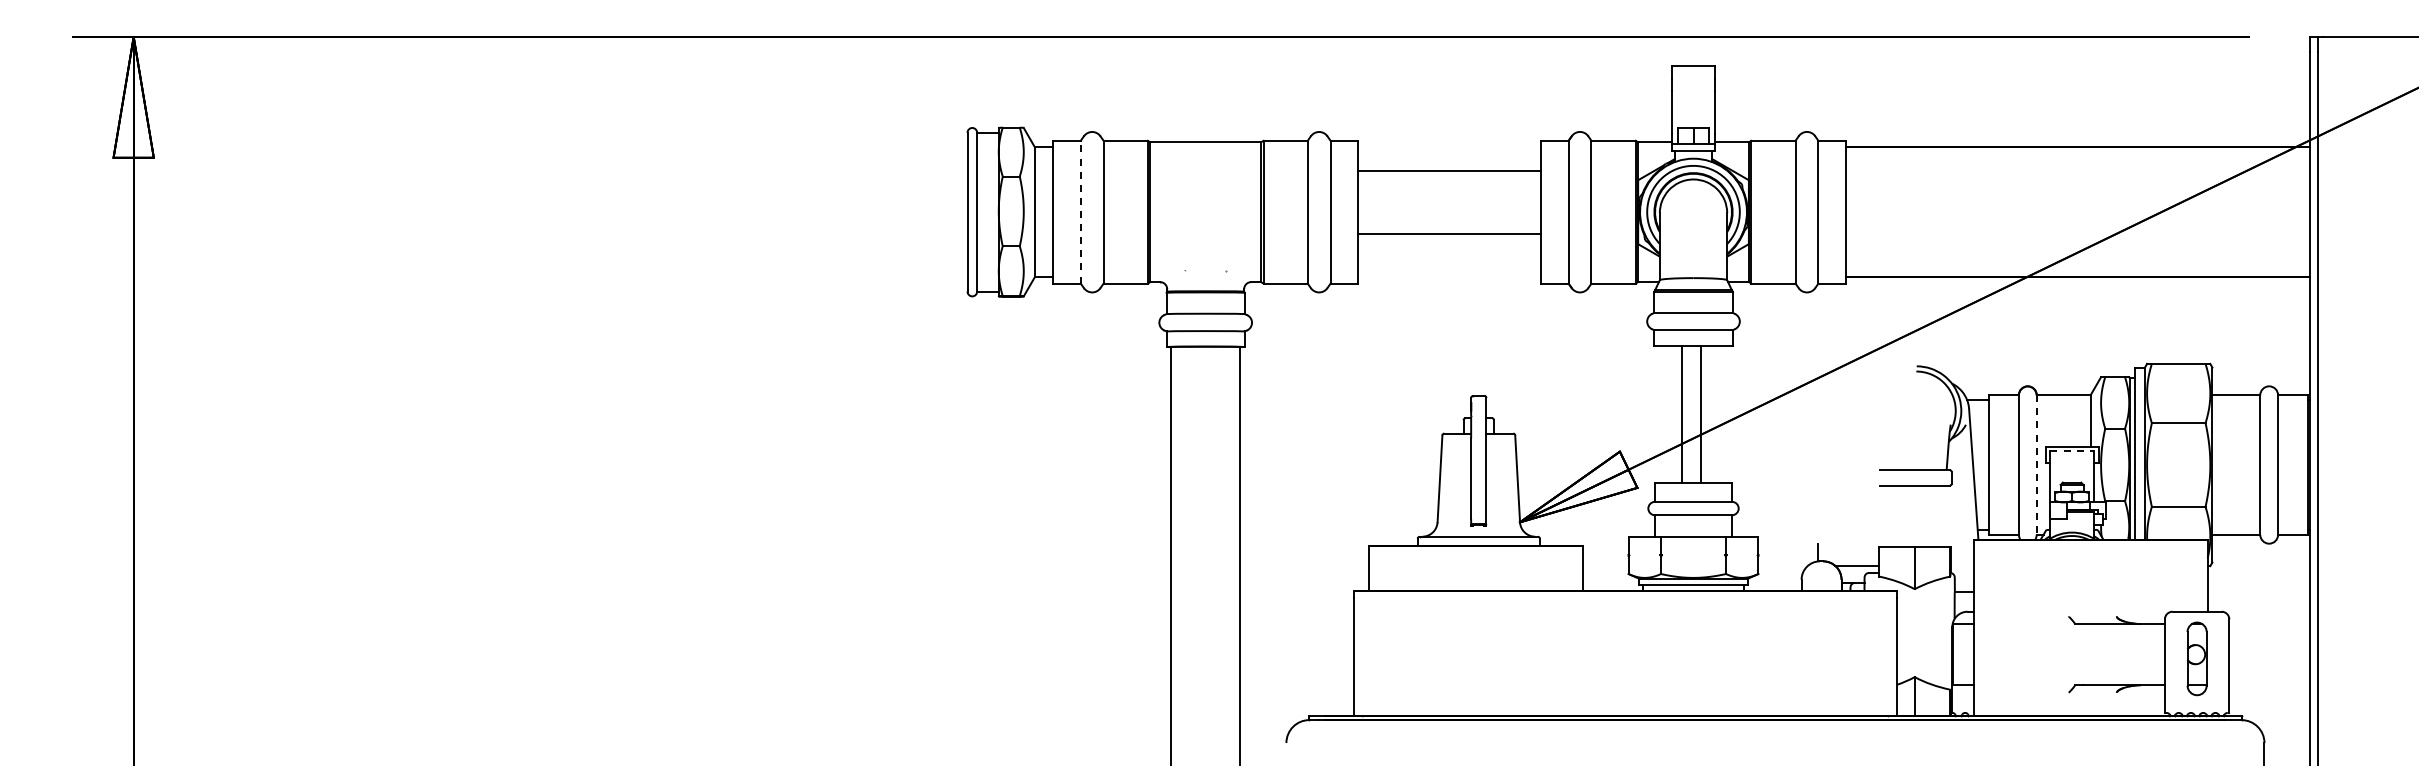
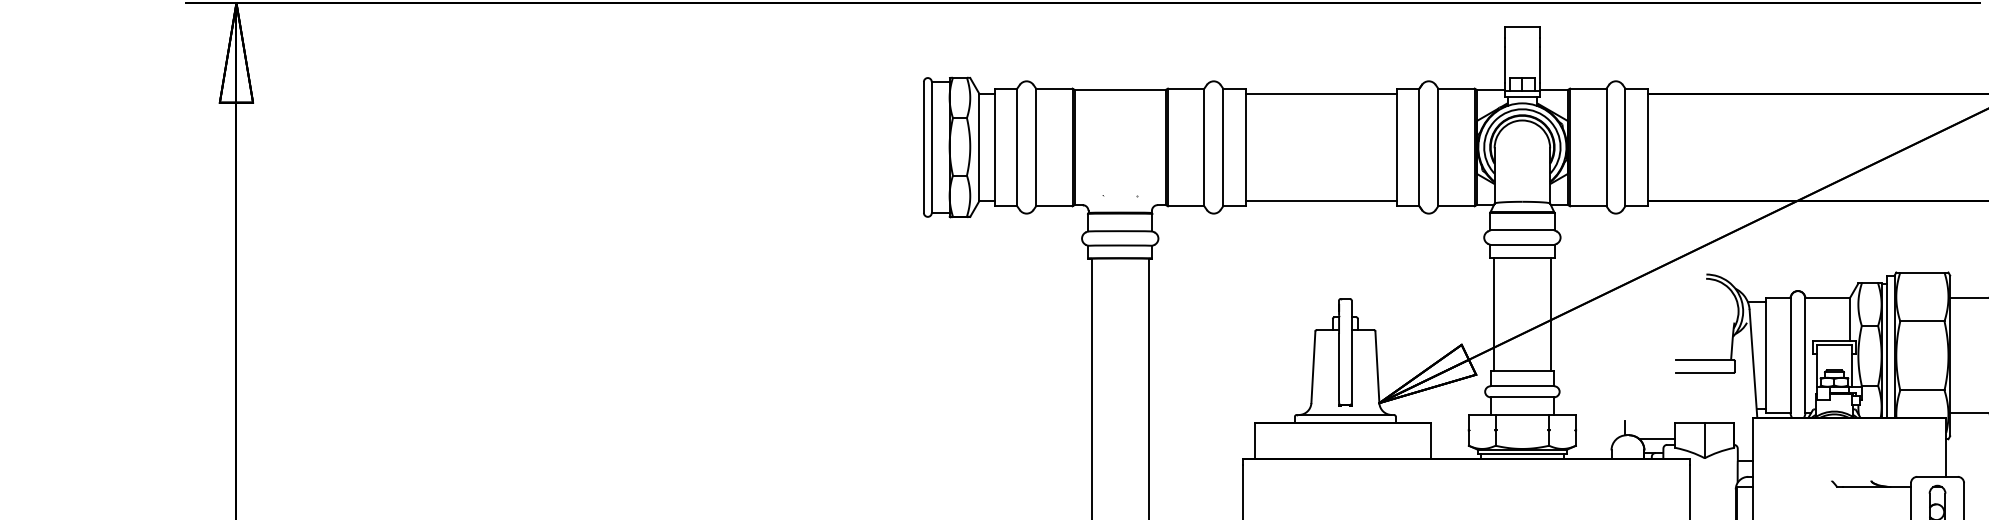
line: (1449, 171) -> (1321, 94), moved
line: (1080, 211) -> (1017, 146), dashed -> solid
line: (1449, 234) -> (1321, 201), moved
line: (1682, 414) -> (1494, 314), moved
line: (1700, 414) -> (1550, 314), moved
line: (2072, 451) -> (1834, 344), dashed -> solid
line: (2036, 465) -> (1805, 356), dashed -> solid

